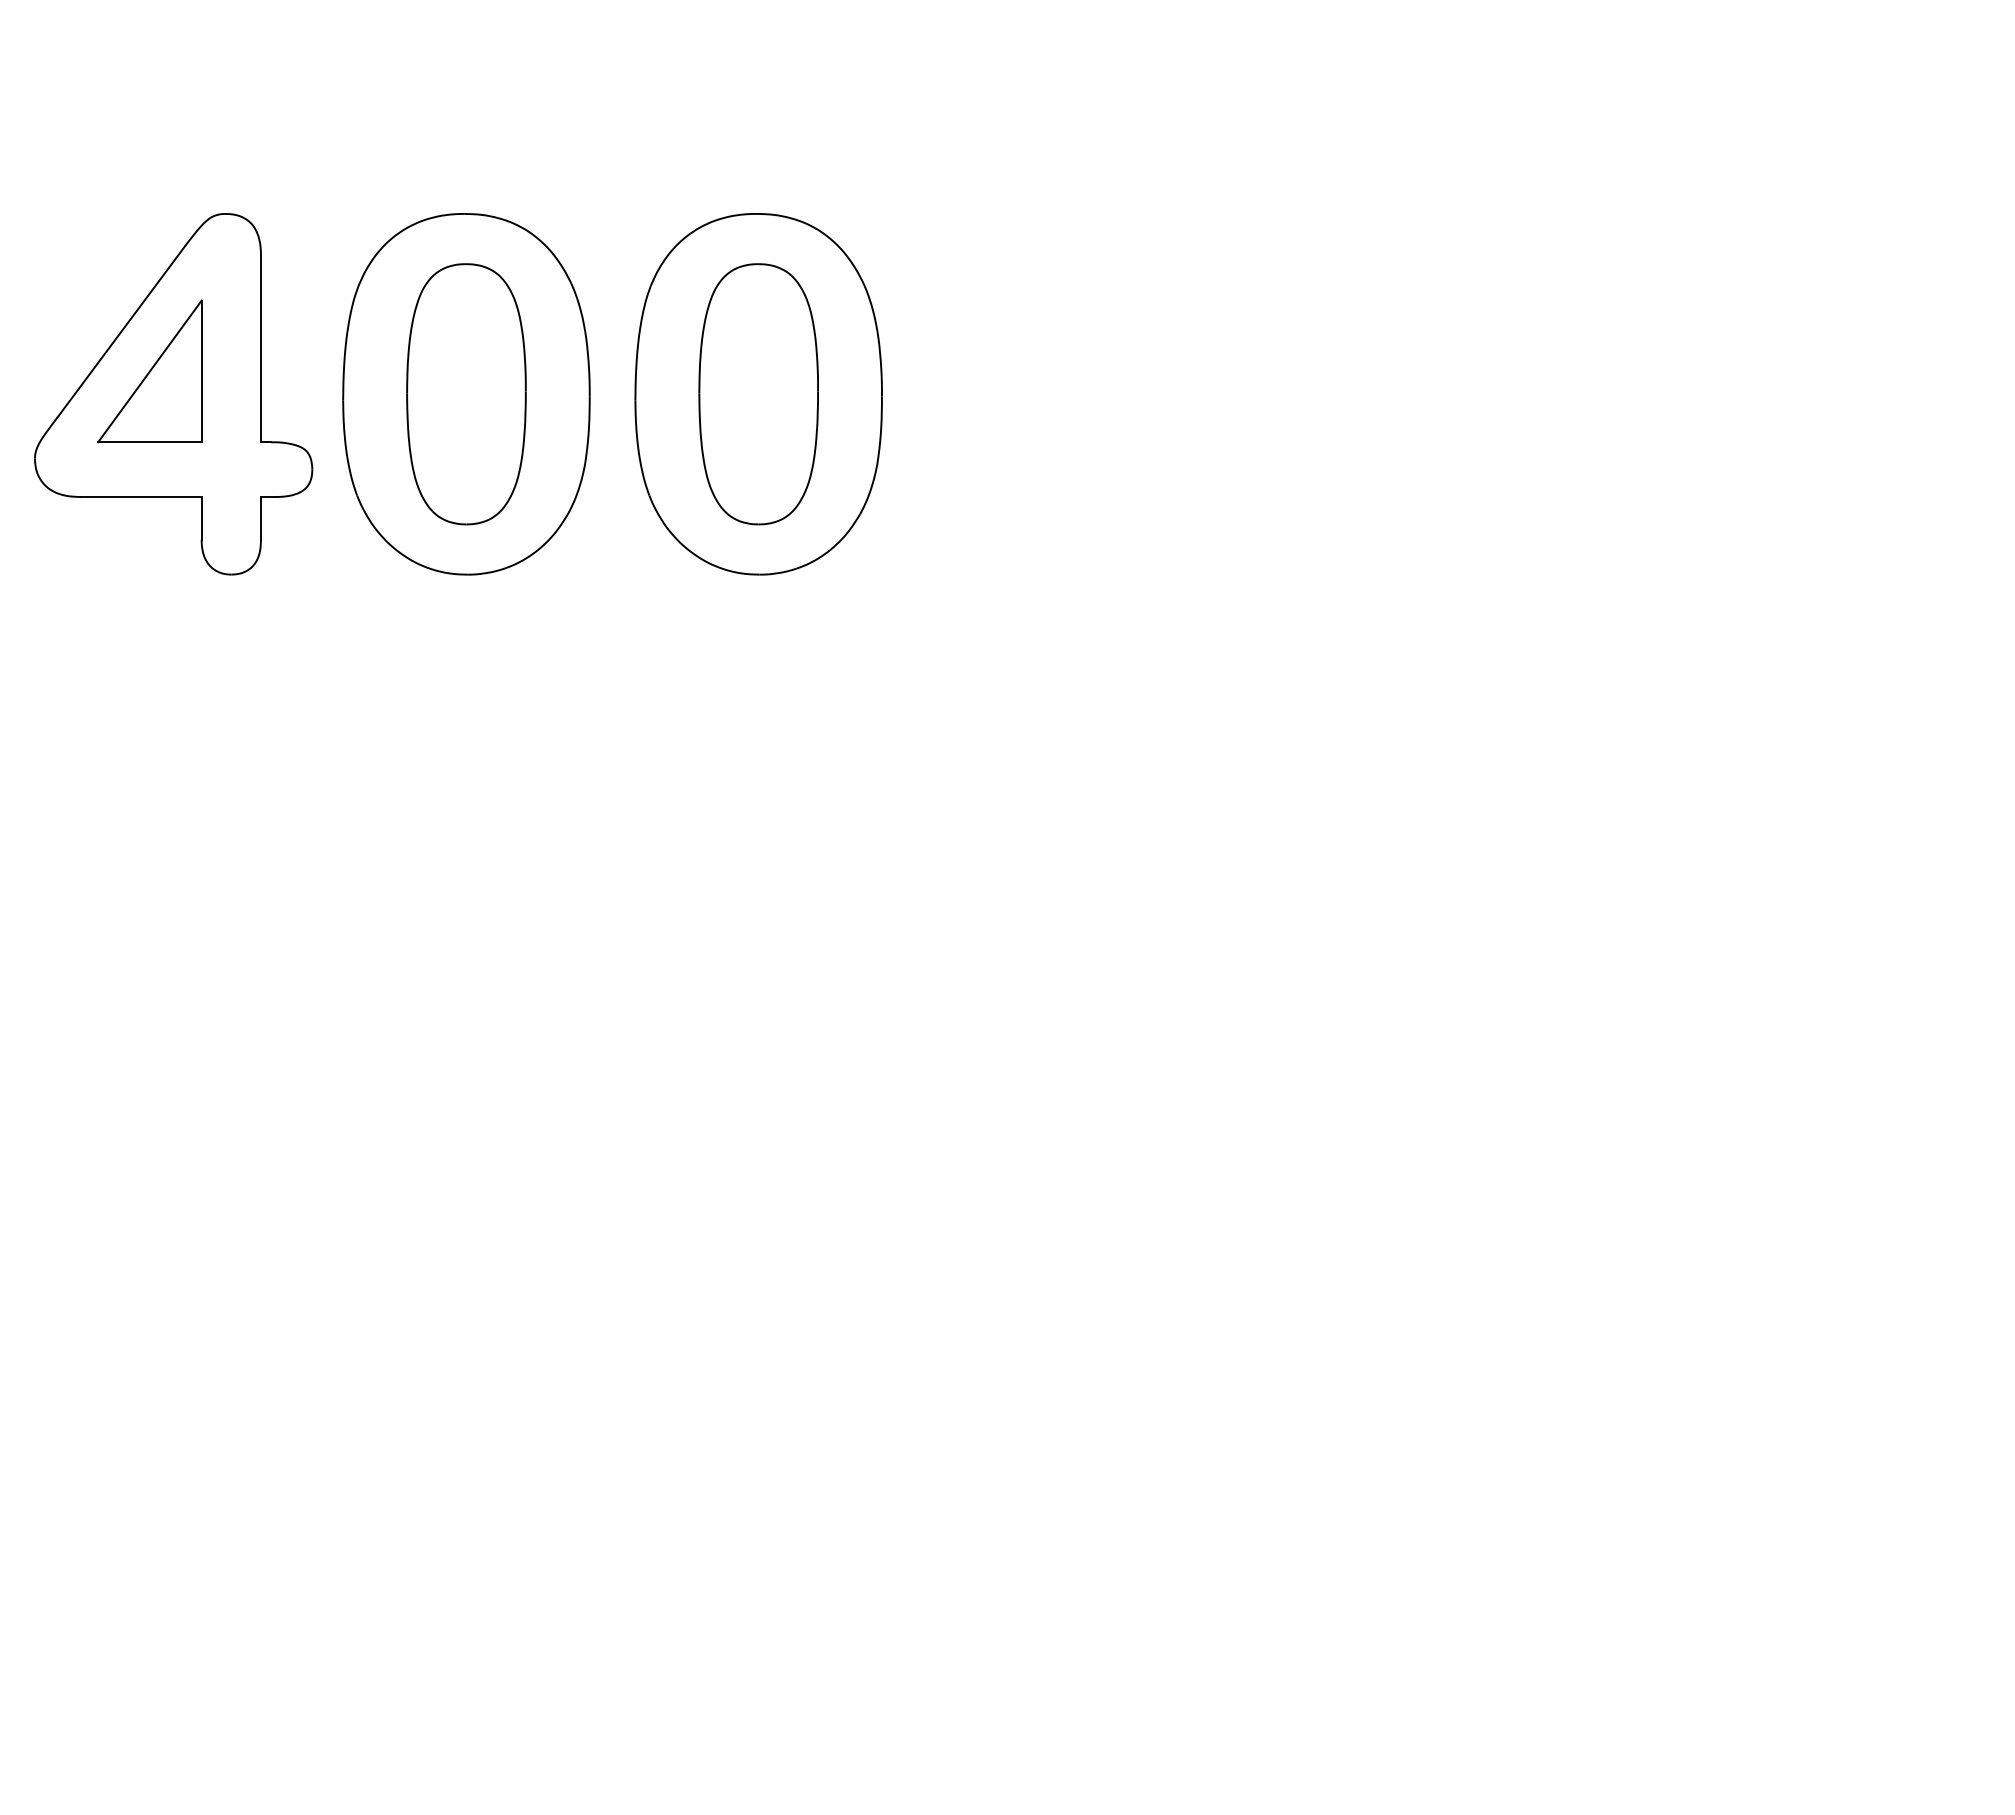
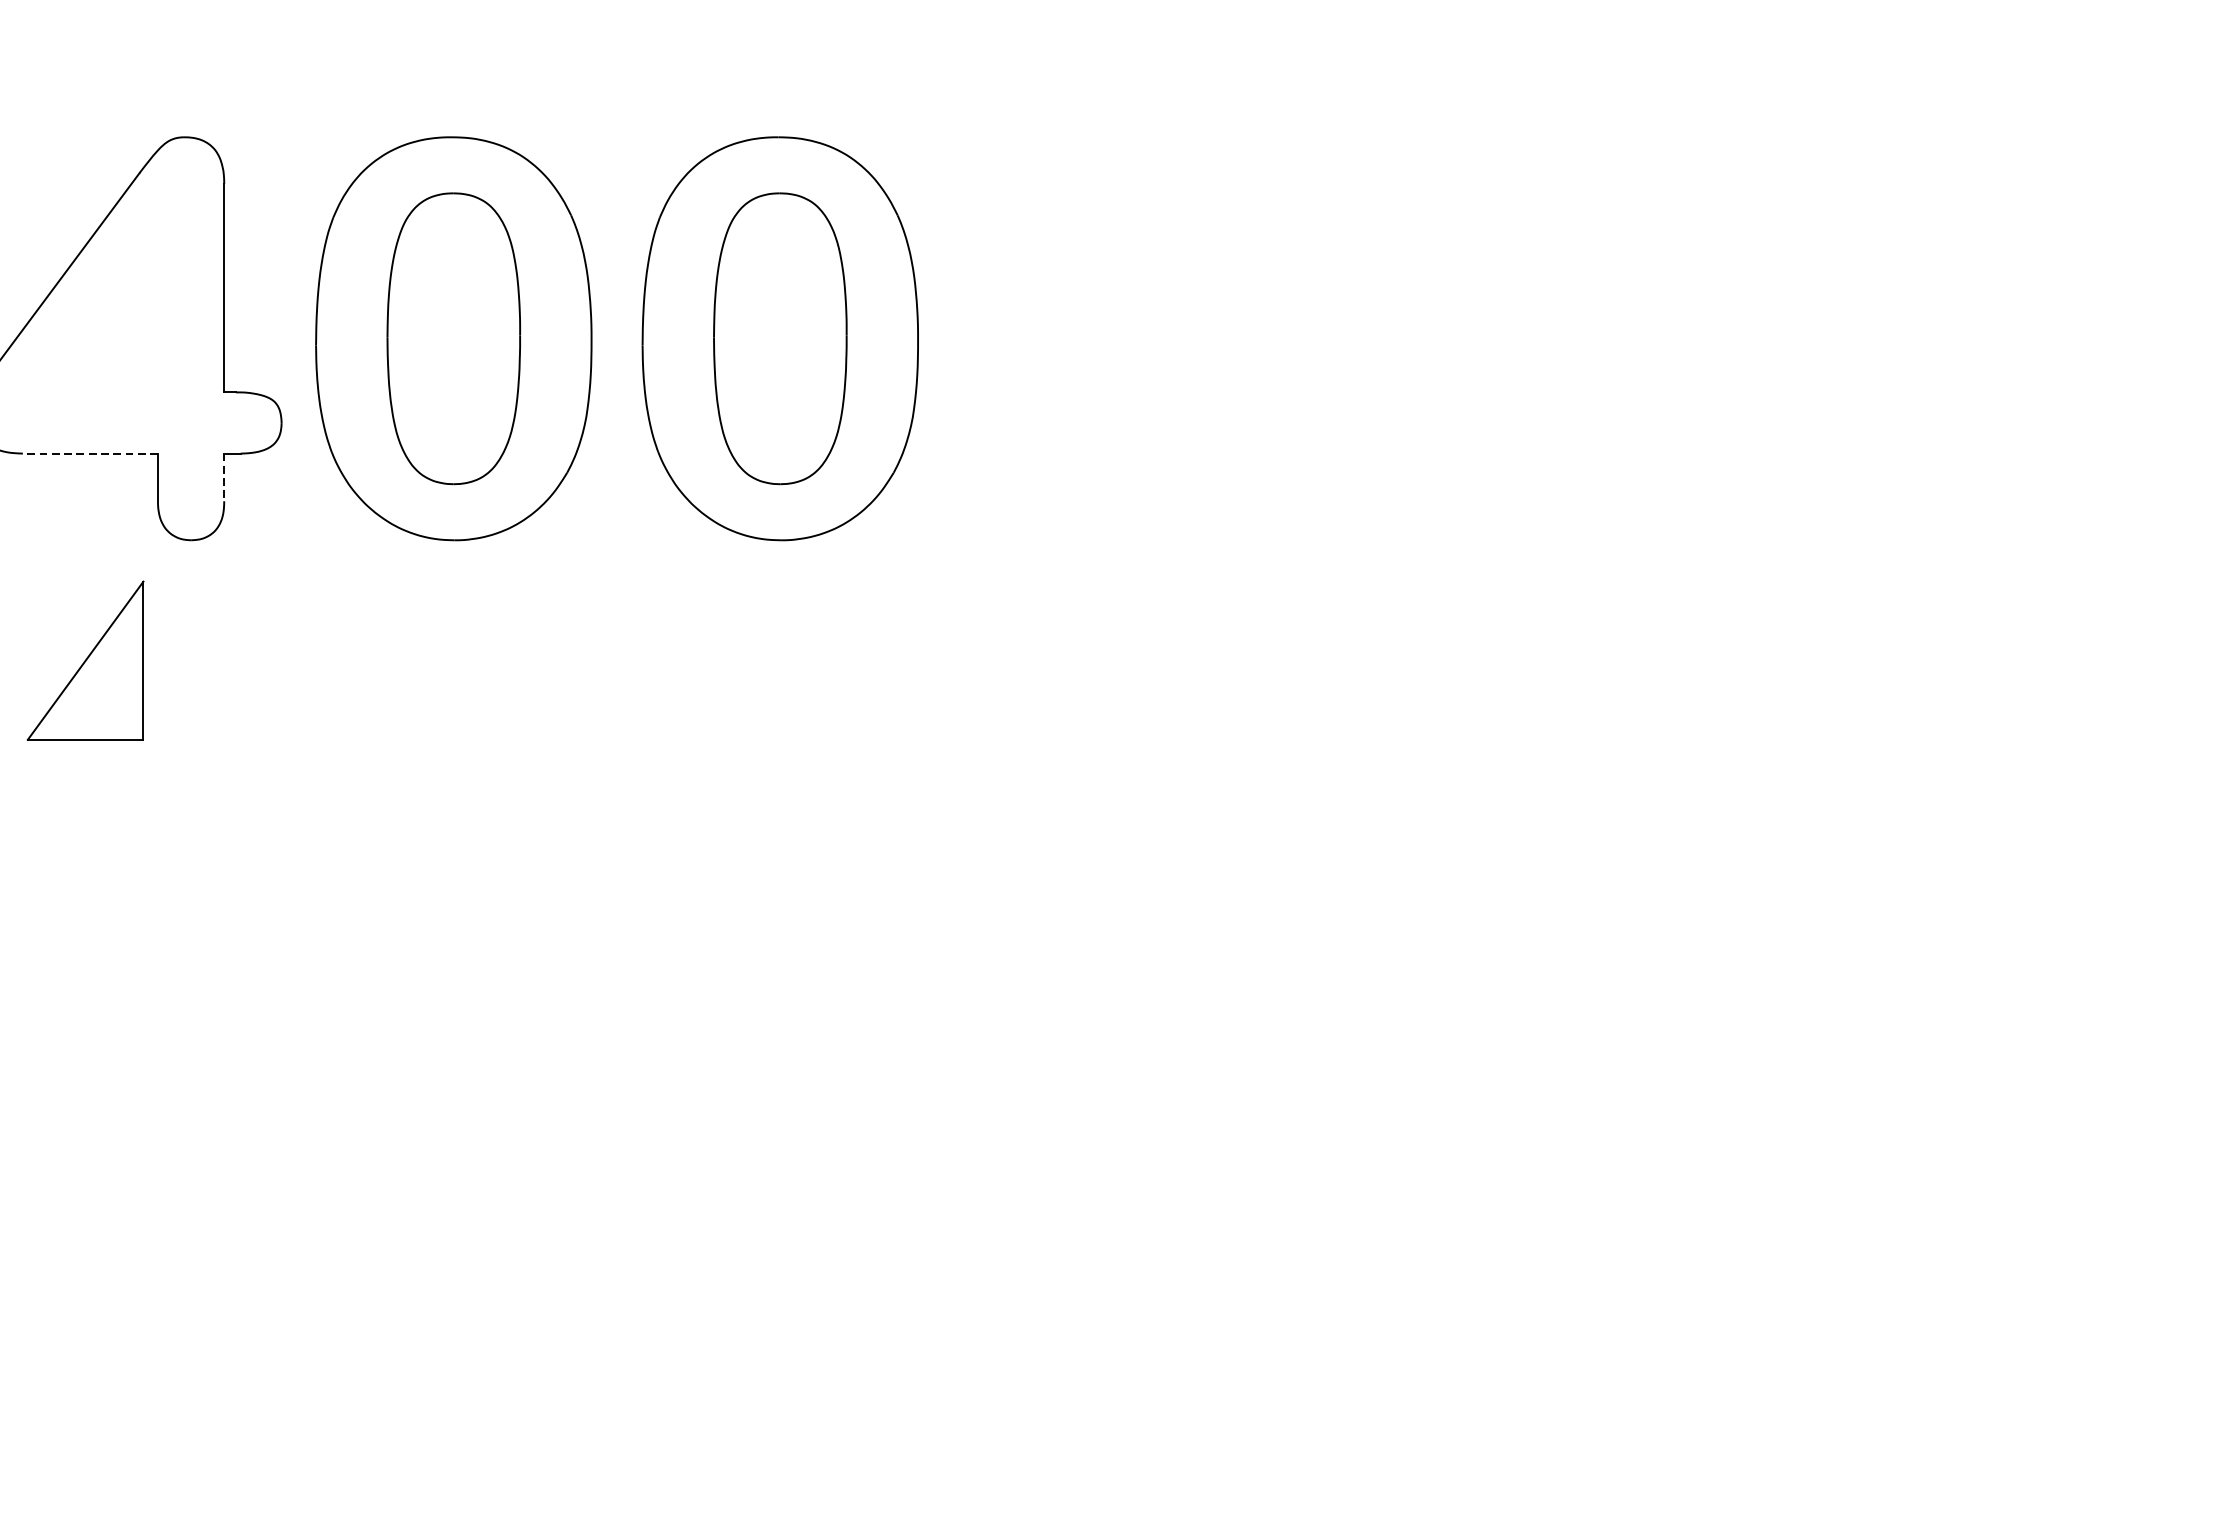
part: (149, 371) -> (85, 660), moved
line: (140, 497) -> (89, 454), solid -> dashed
line: (260, 518) -> (223, 477), solid -> dashed

